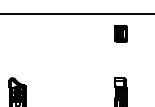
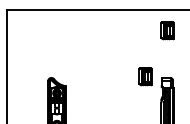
part: (100, 76) -> (145, 76), added

